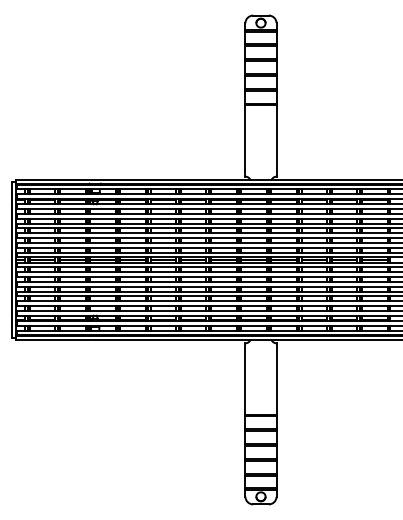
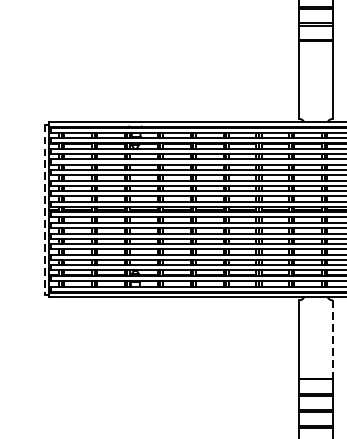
line: (11, 260) -> (44, 210), solid -> dashed
line: (276, 379) -> (332, 339), solid -> dashed

